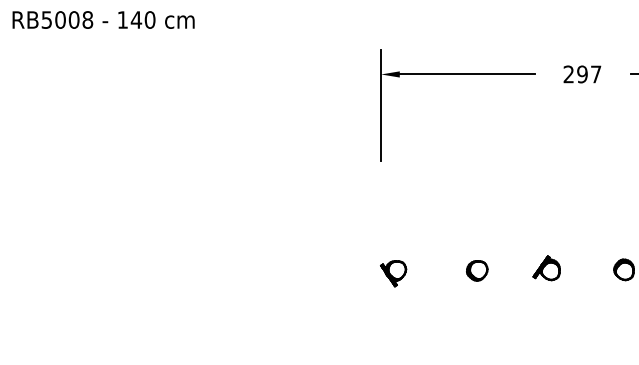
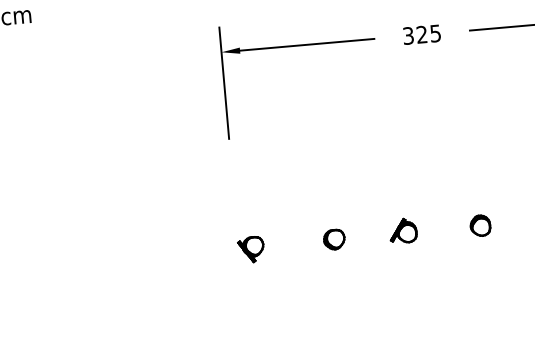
text: (582, 74) -> (422, 34), 297 -> 325

